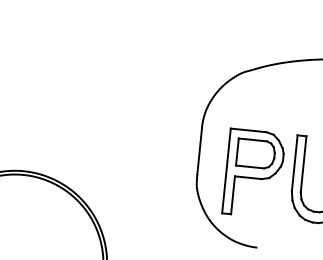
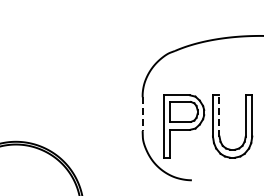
line: (199, 151) -> (142, 114), solid -> dashed
line: (303, 163) -> (219, 115), solid -> dashed

